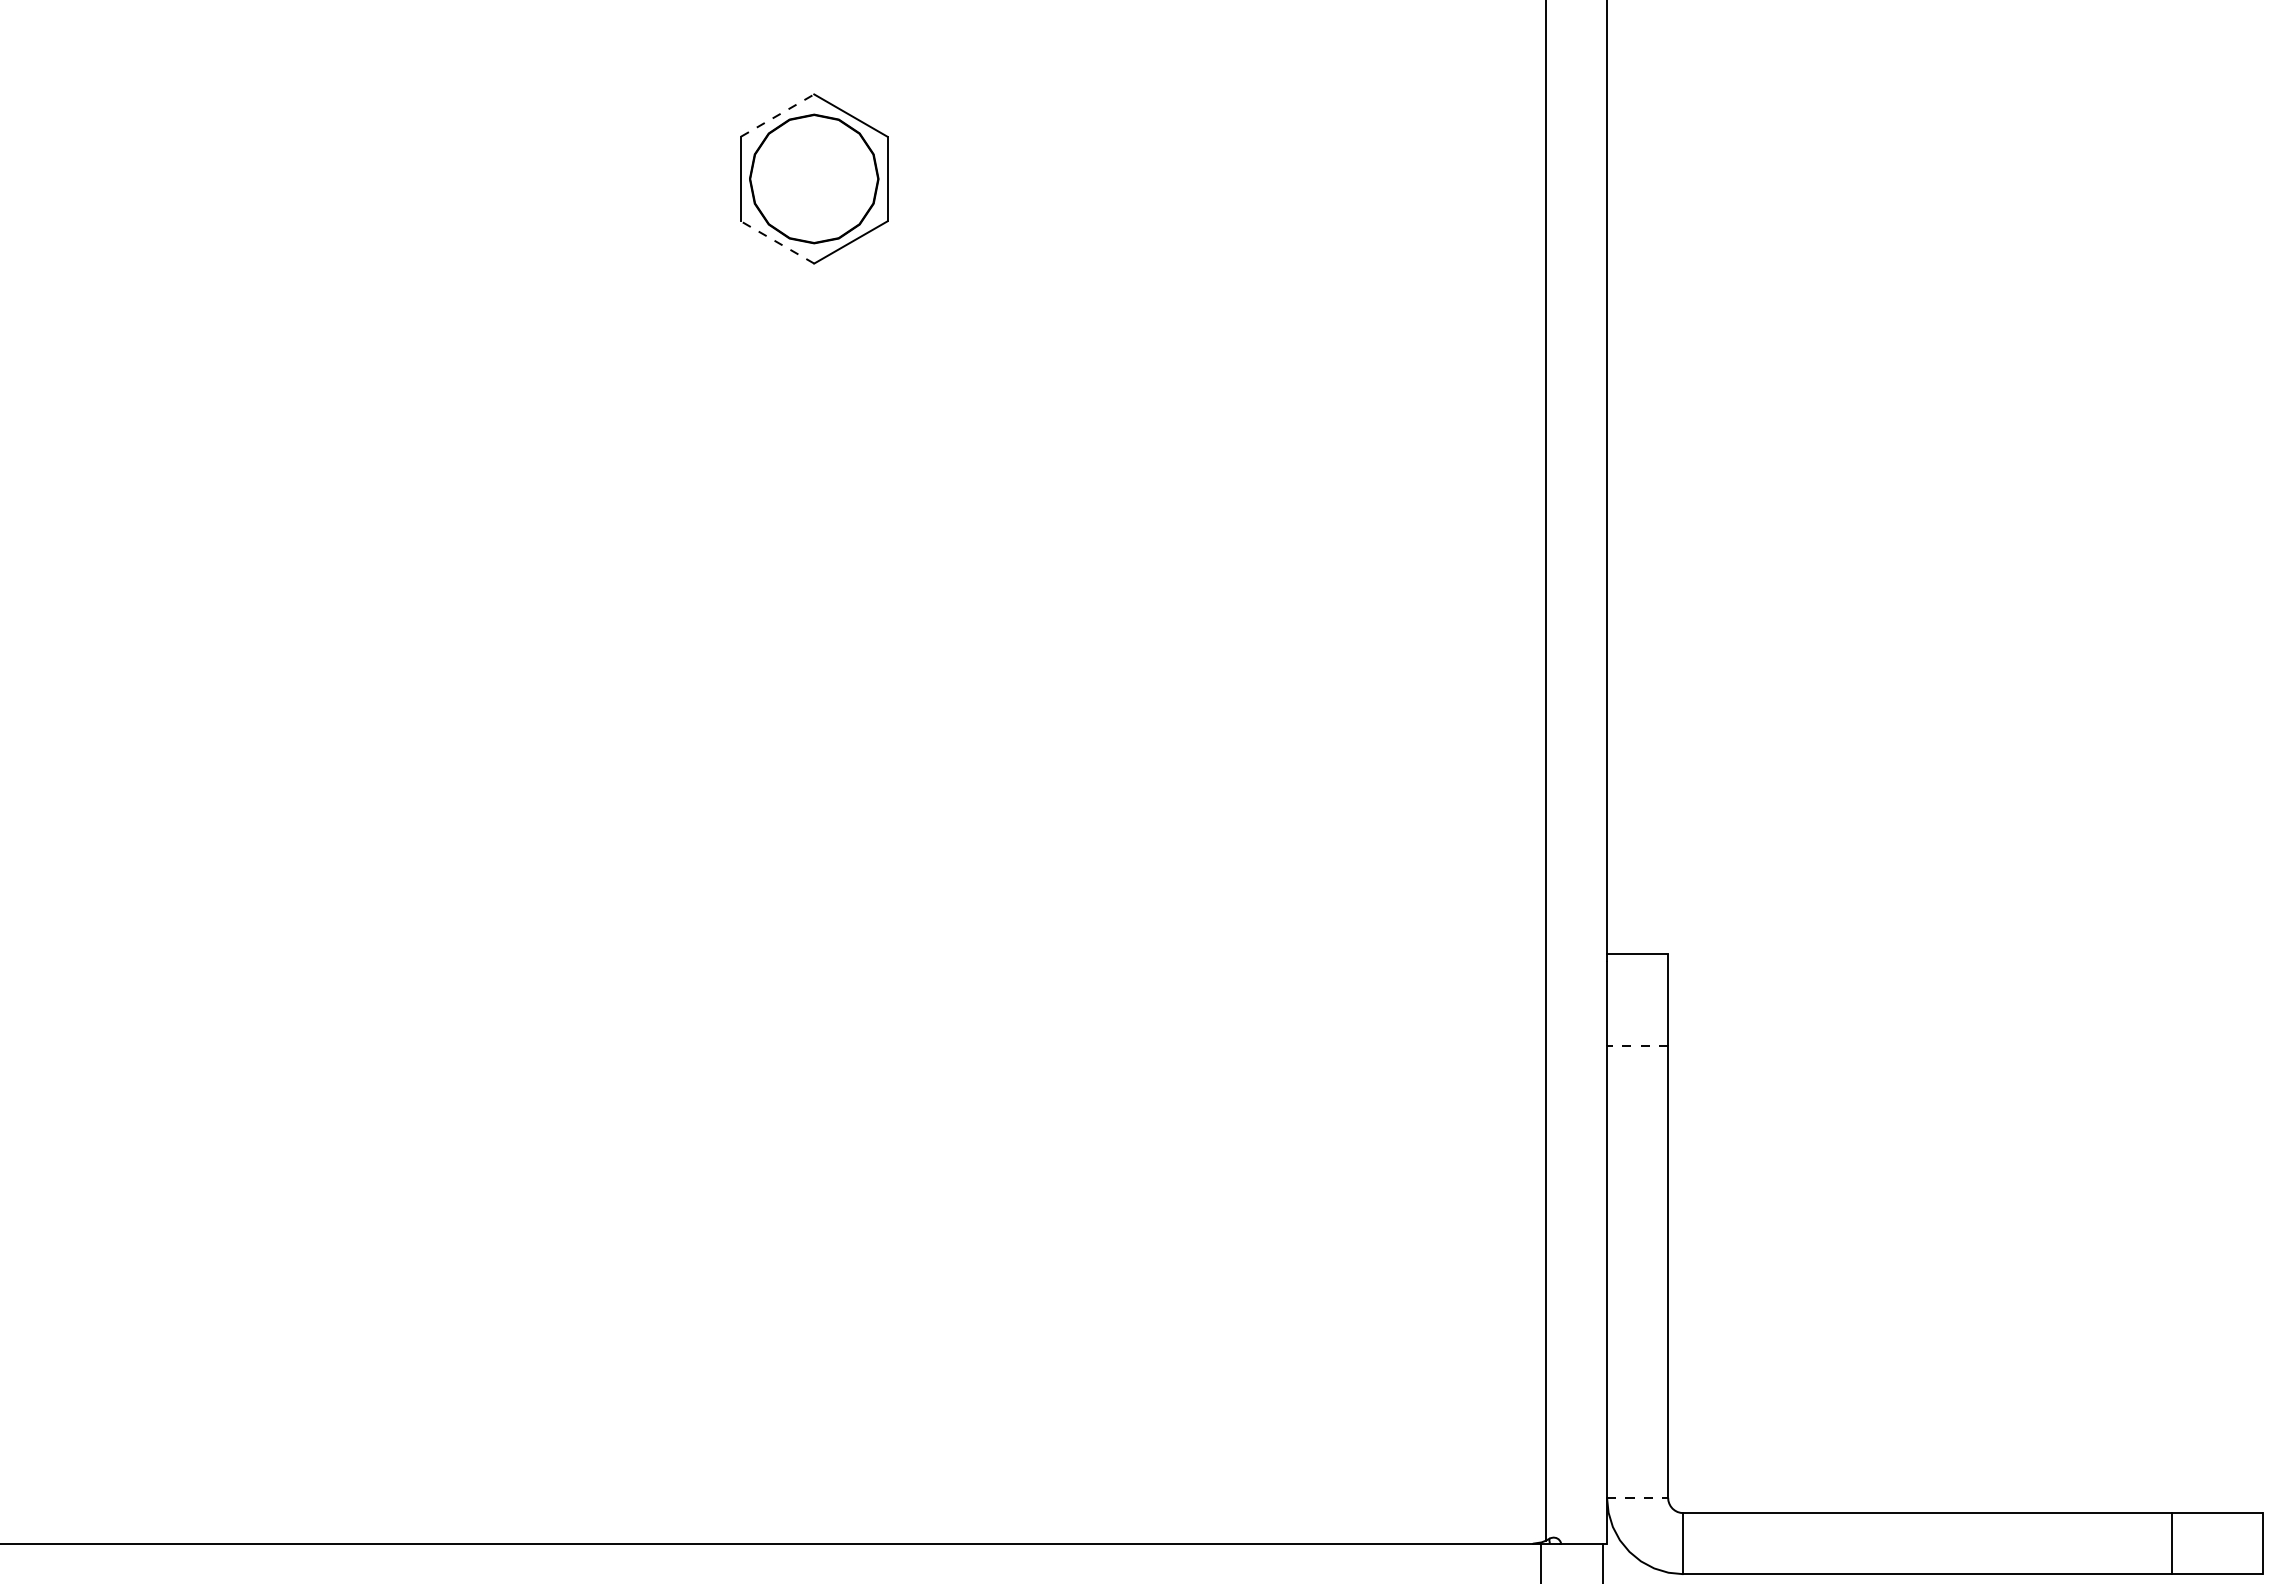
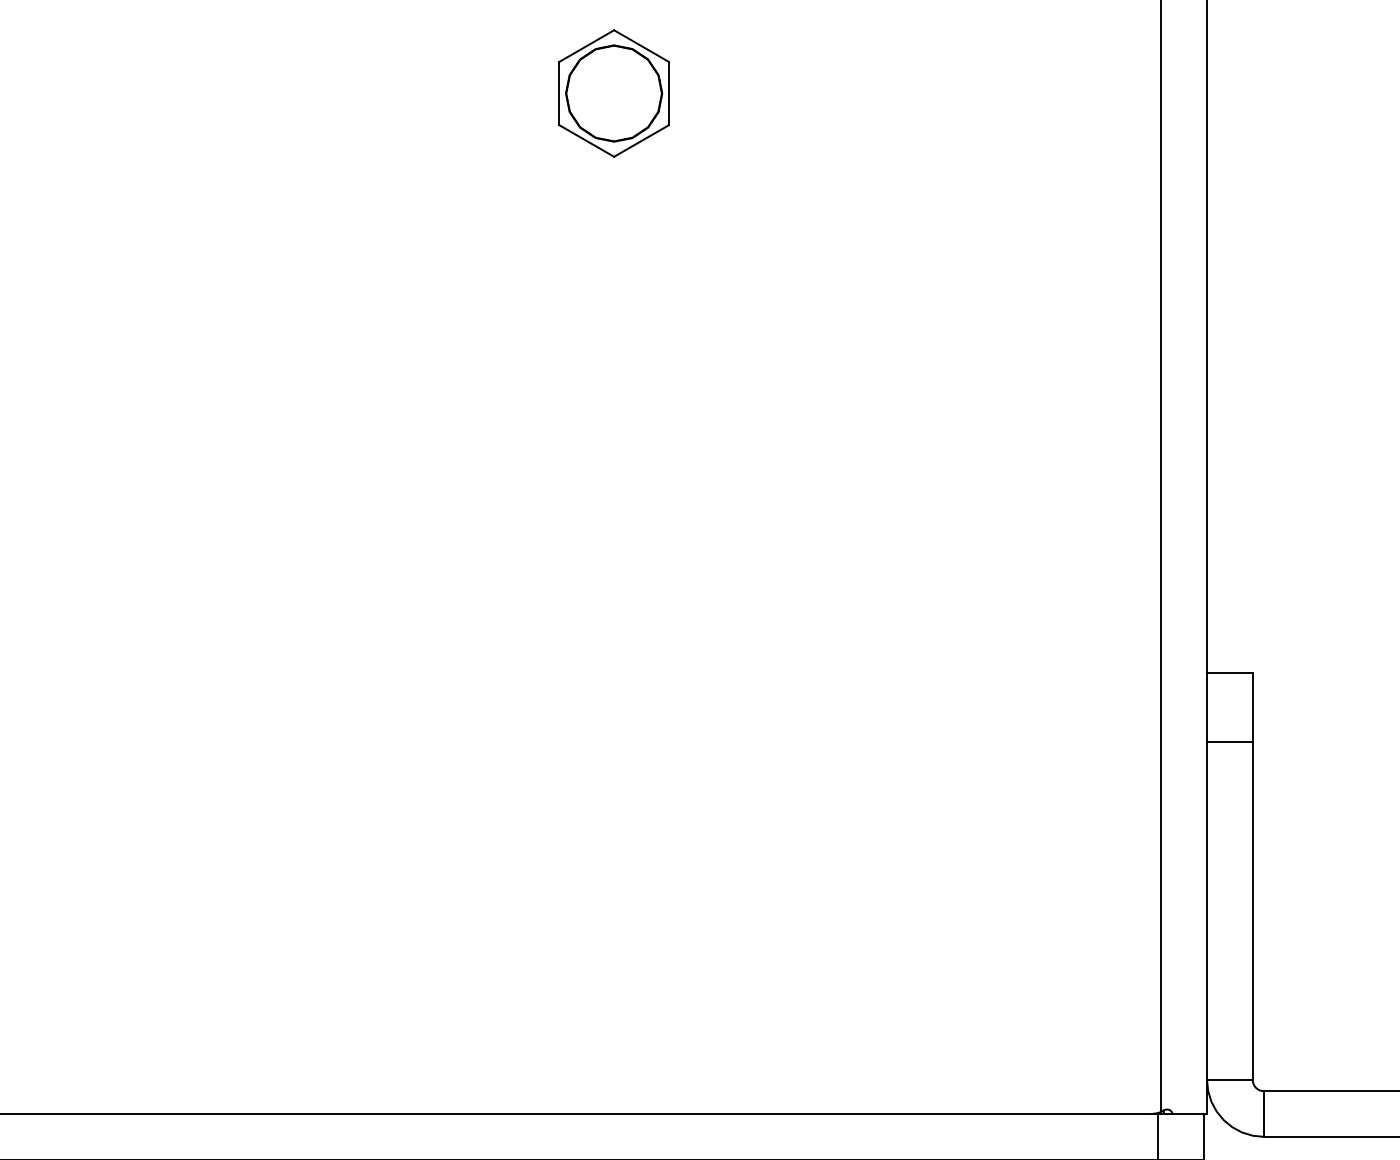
line: (778, 115) -> (587, 46), dashed -> solid
line: (777, 242) -> (586, 141), dashed -> solid
line: (1637, 1046) -> (1229, 742), dashed -> solid
line: (1638, 1497) -> (1230, 1079), dashed -> solid

